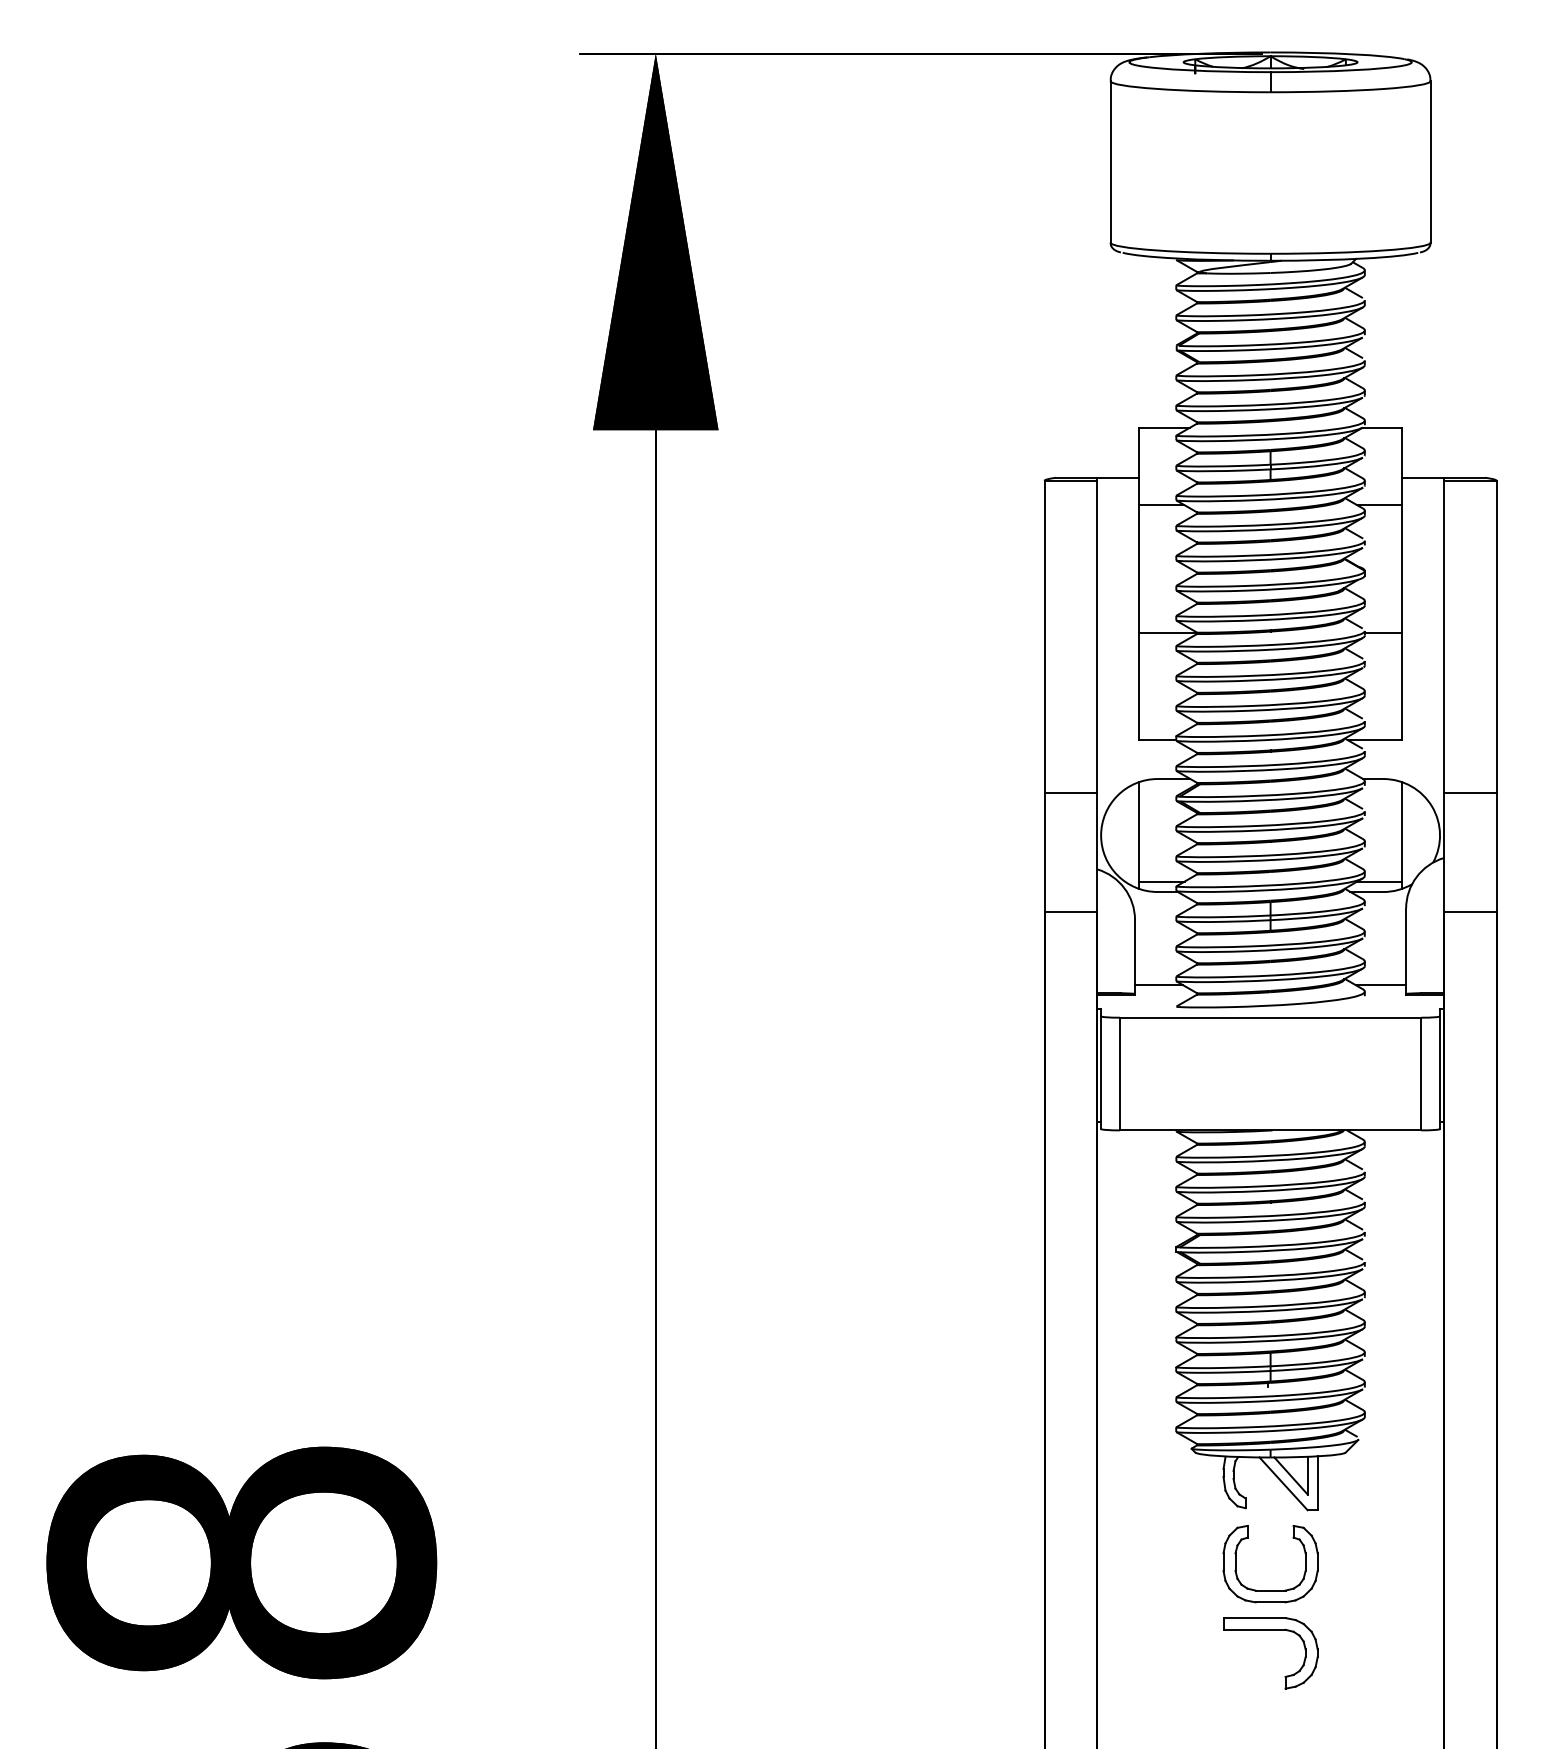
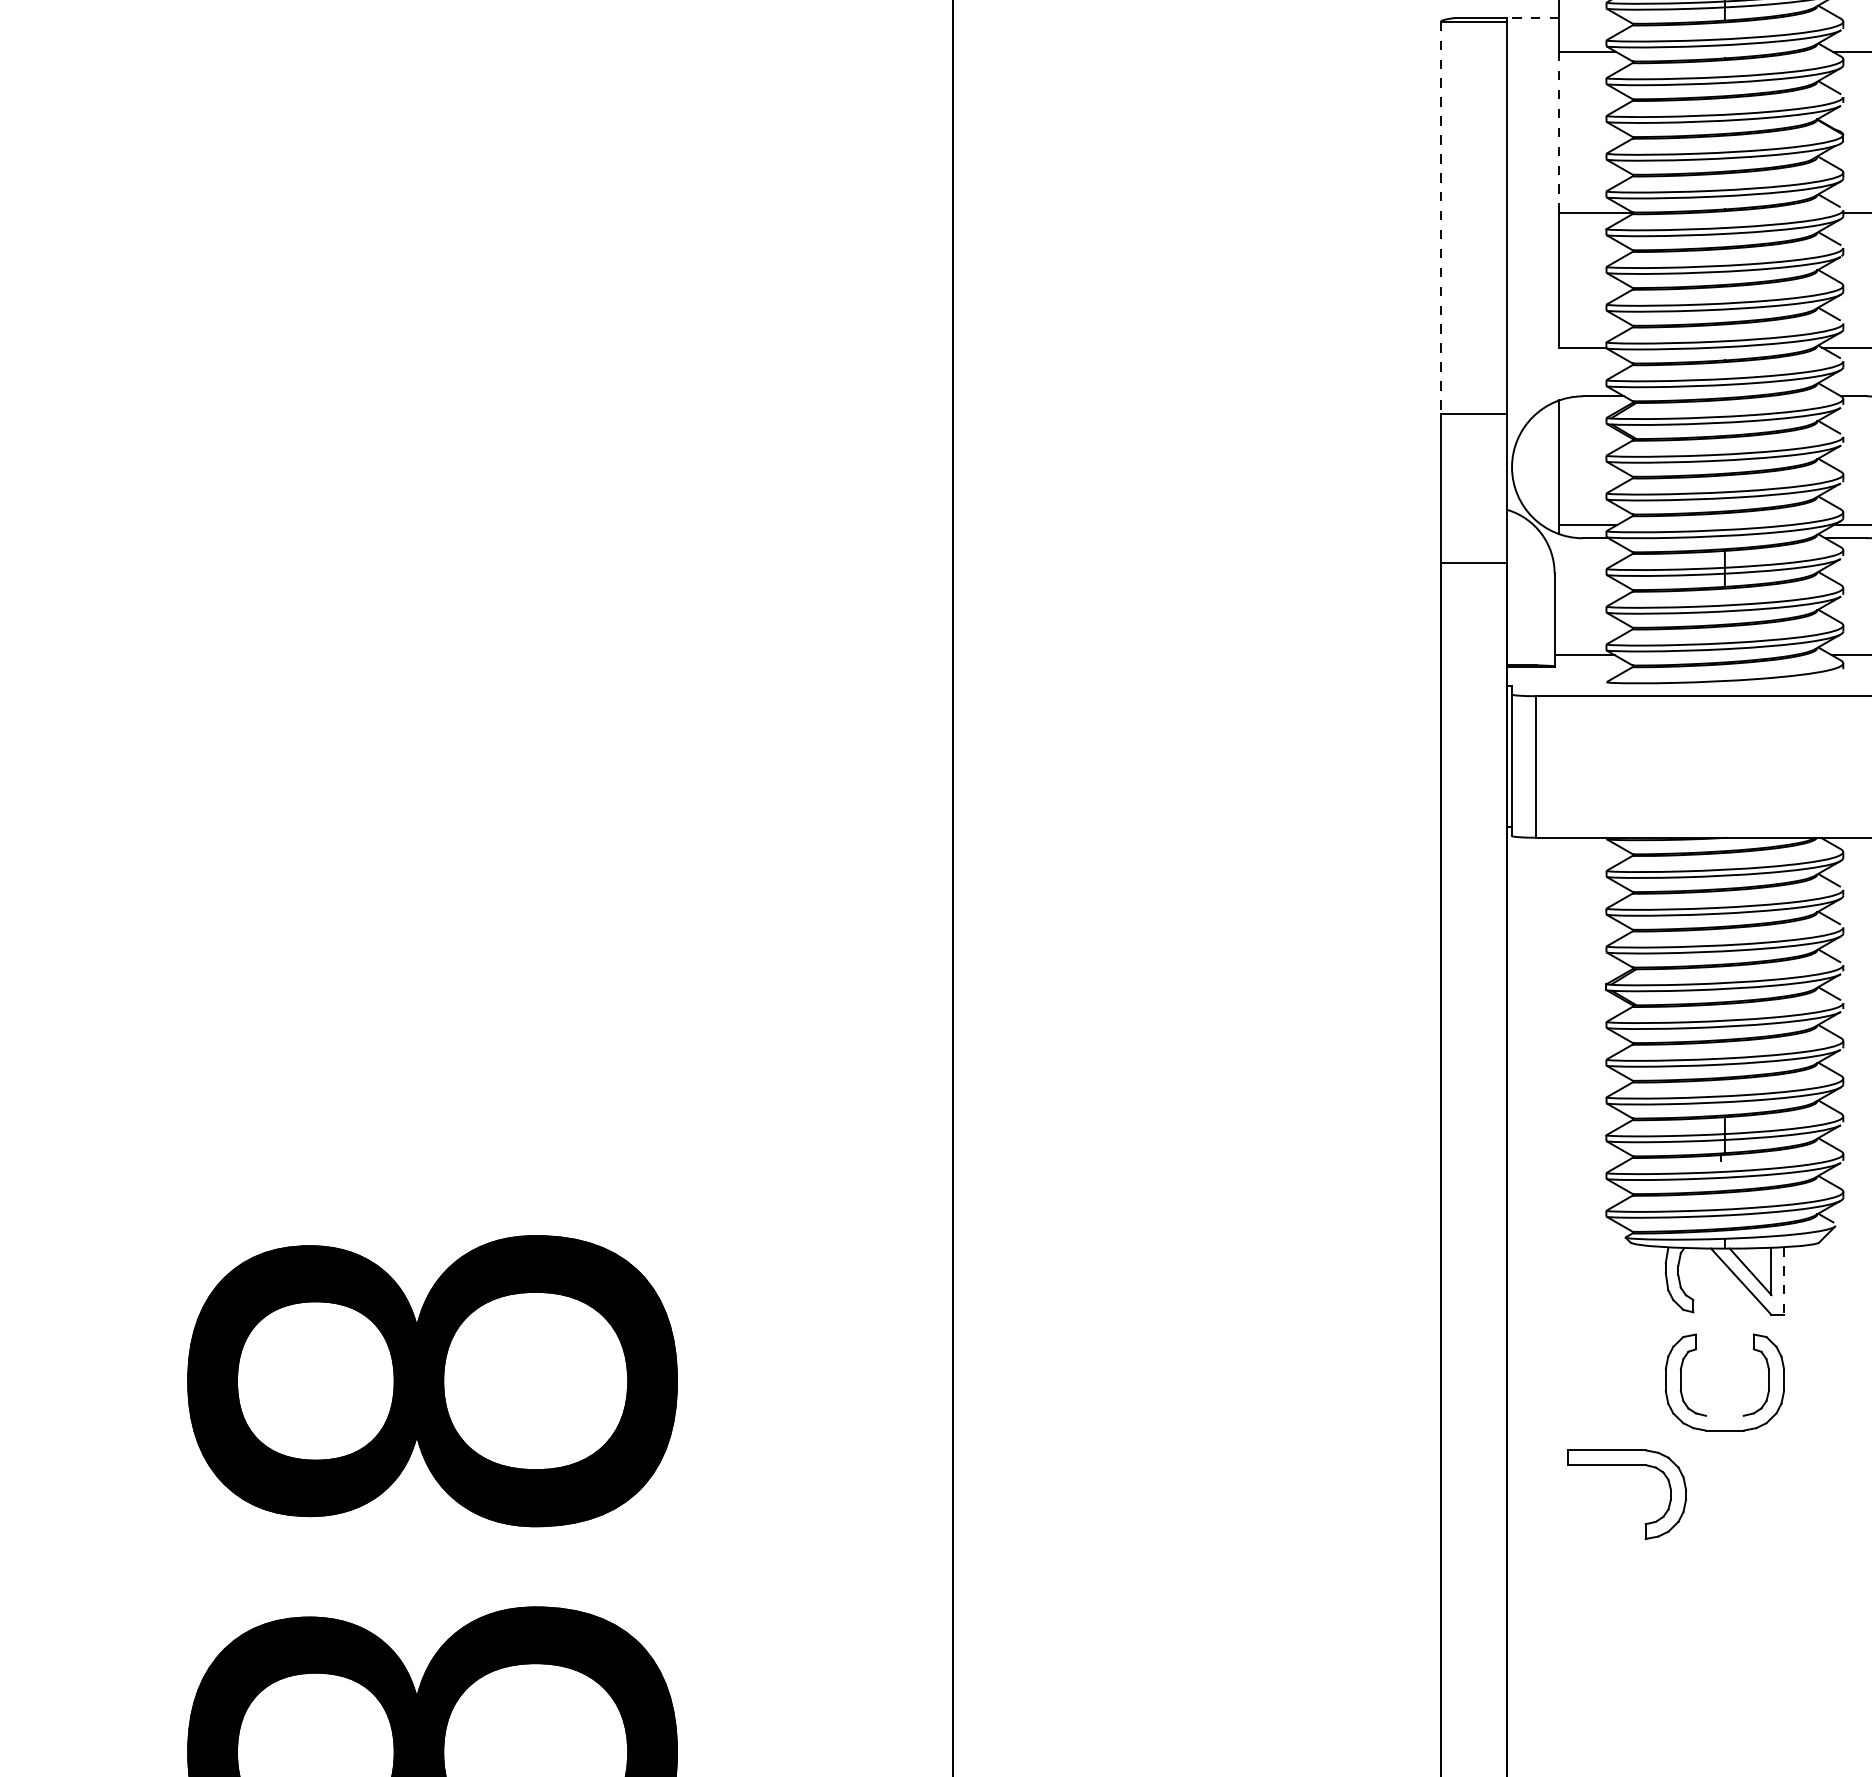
line: (1118, 477) -> (1533, 17), solid -> dashed
line: (1138, 569) -> (1558, 133), solid -> dashed
line: (1044, 637) -> (1440, 218), solid -> dashed
line: (1317, 1483) -> (1783, 1281), solid -> dashed
line: (1270, 1590) -> (1724, 1415), removed
part: (1270, 1630) -> (1626, 1465), moved

